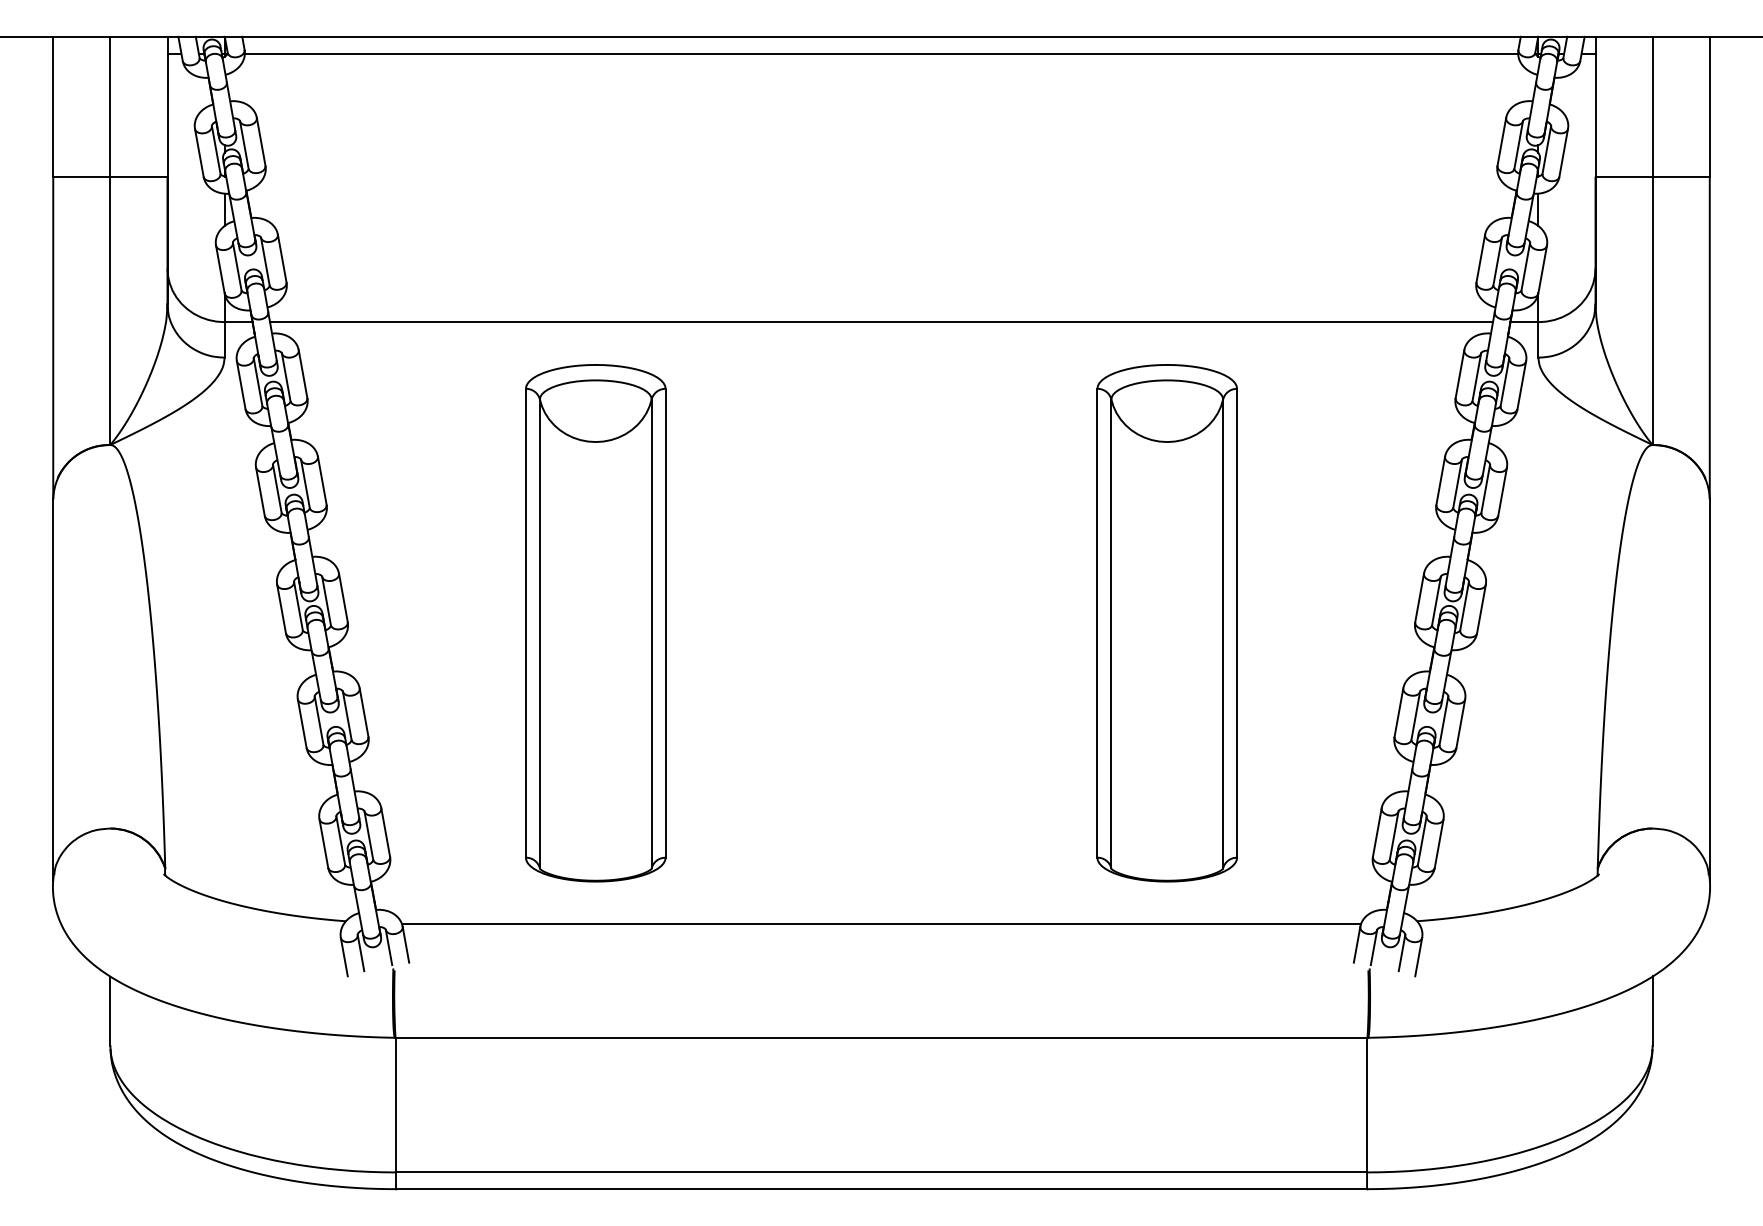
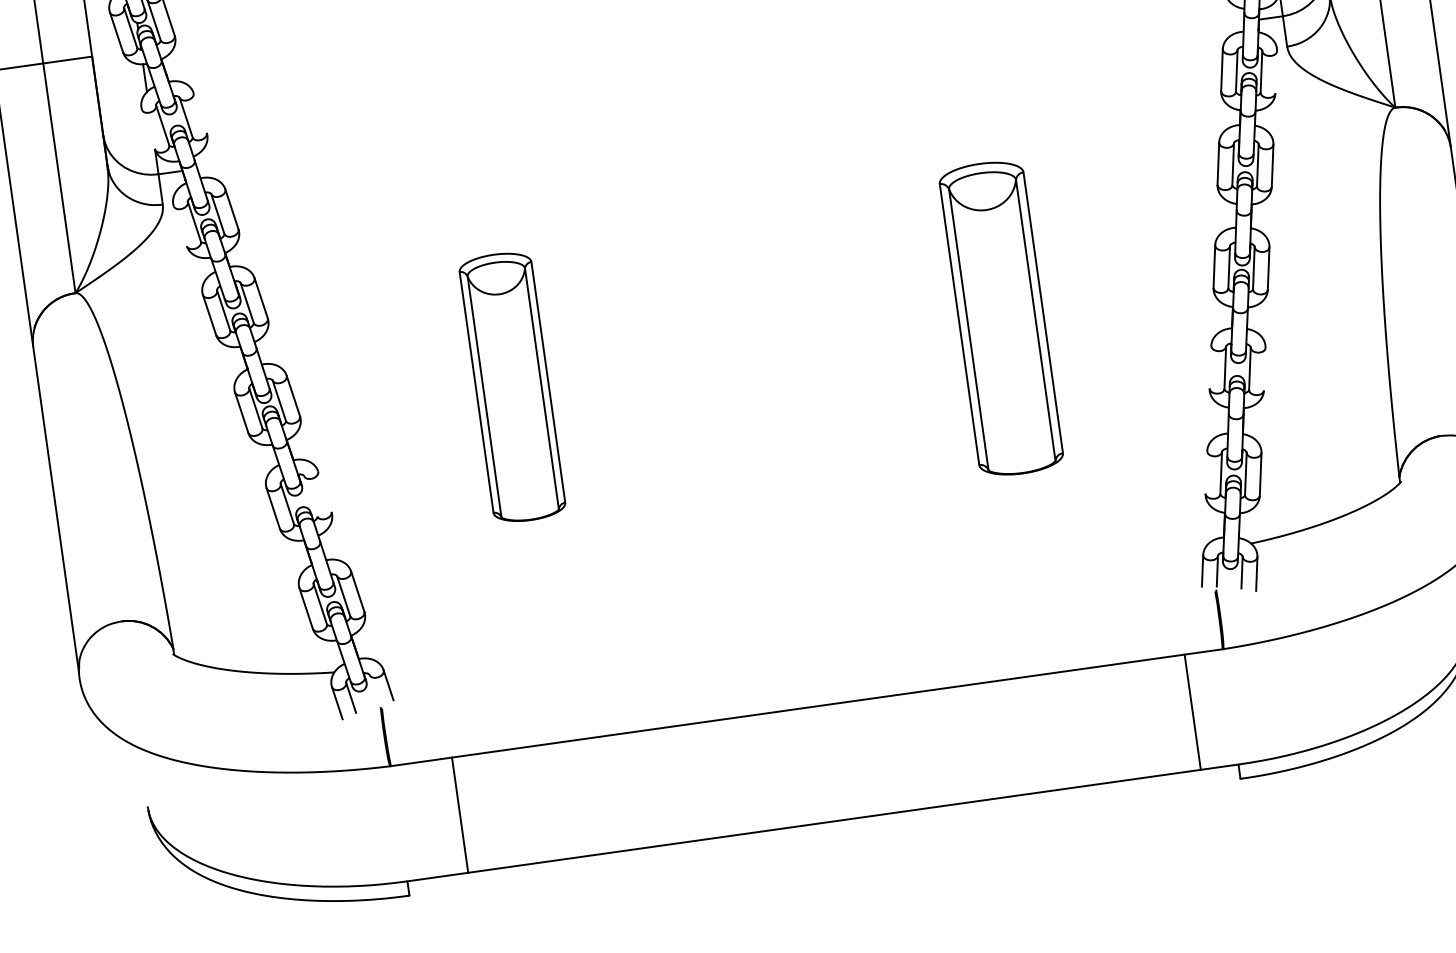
line: (281, 258) -> (199, 112), removed
line: (220, 269) -> (148, 129), removed
line: (881, 322) -> (720, 95), removed
line: (240, 385) -> (179, 226), removed
line: (1521, 385) -> (1276, 72), removed
part: (595, 623) -> (512, 387), size x0.6
part: (1166, 623) -> (1000, 318), size x0.7
line: (363, 712) -> (324, 491), removed
line: (1398, 712) -> (1210, 367), removed
line: (346, 715) -> (310, 496), removed
line: (1460, 723) -> (1264, 369), removed
line: (1376, 832) -> (1205, 472), removed
line: (881, 923) -> (793, 609), removed
line: (388, 947) -> (374, 689), removed
line: (110, 1010) -> (143, 777), removed
line: (395, 1104) -> (459, 814), moved
line: (1367, 1104) -> (1193, 711), moved
line: (881, 1189) -> (825, 837), removed

